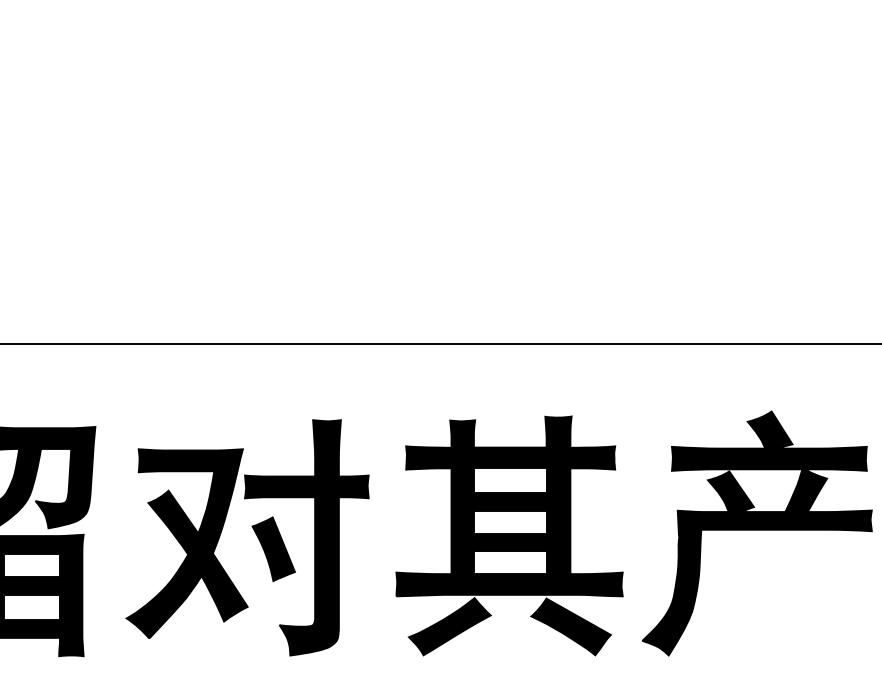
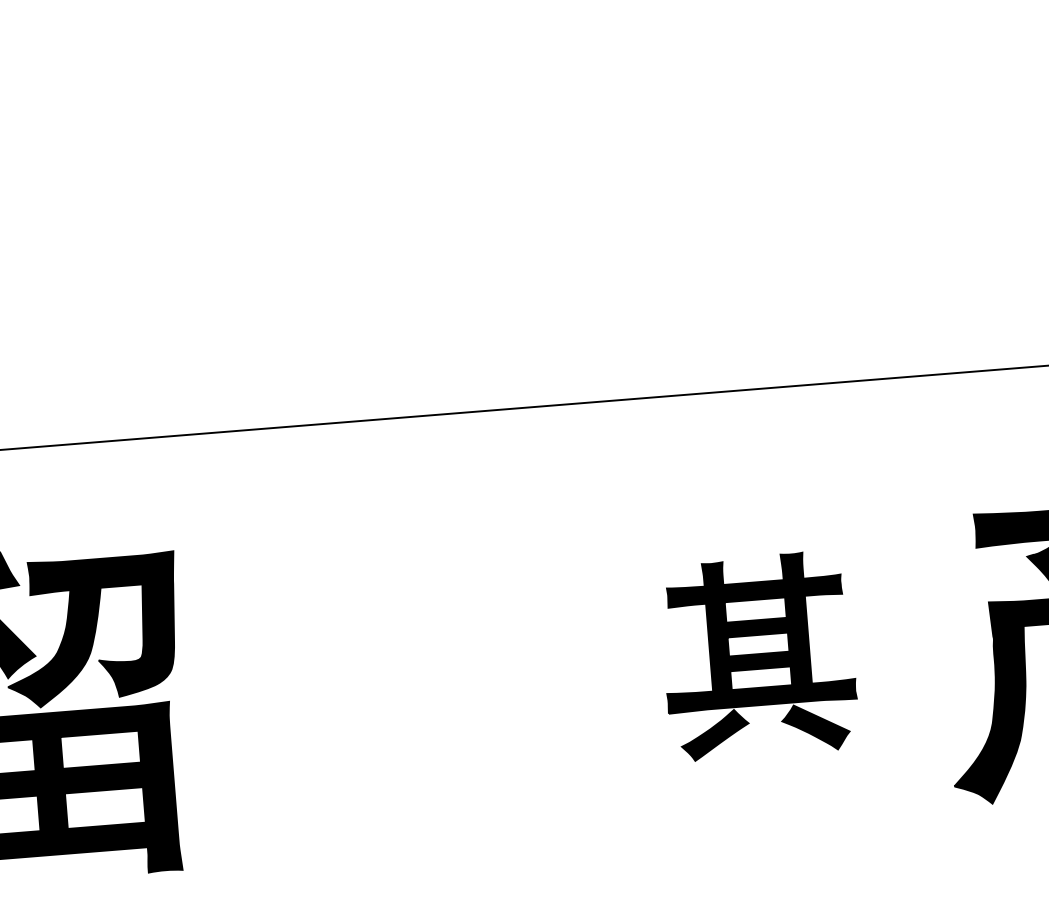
part: (255, 534) -> (406, 682), removed
part: (509, 535) -> (758, 655), size x0.6

